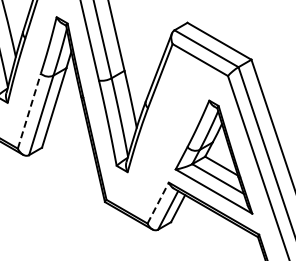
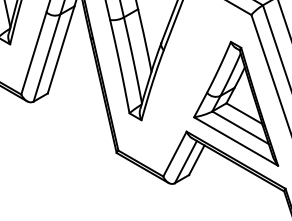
line: (29, 110) -> (34, 52), dashed -> solid
line: (158, 202) -> (175, 153), dashed -> solid

